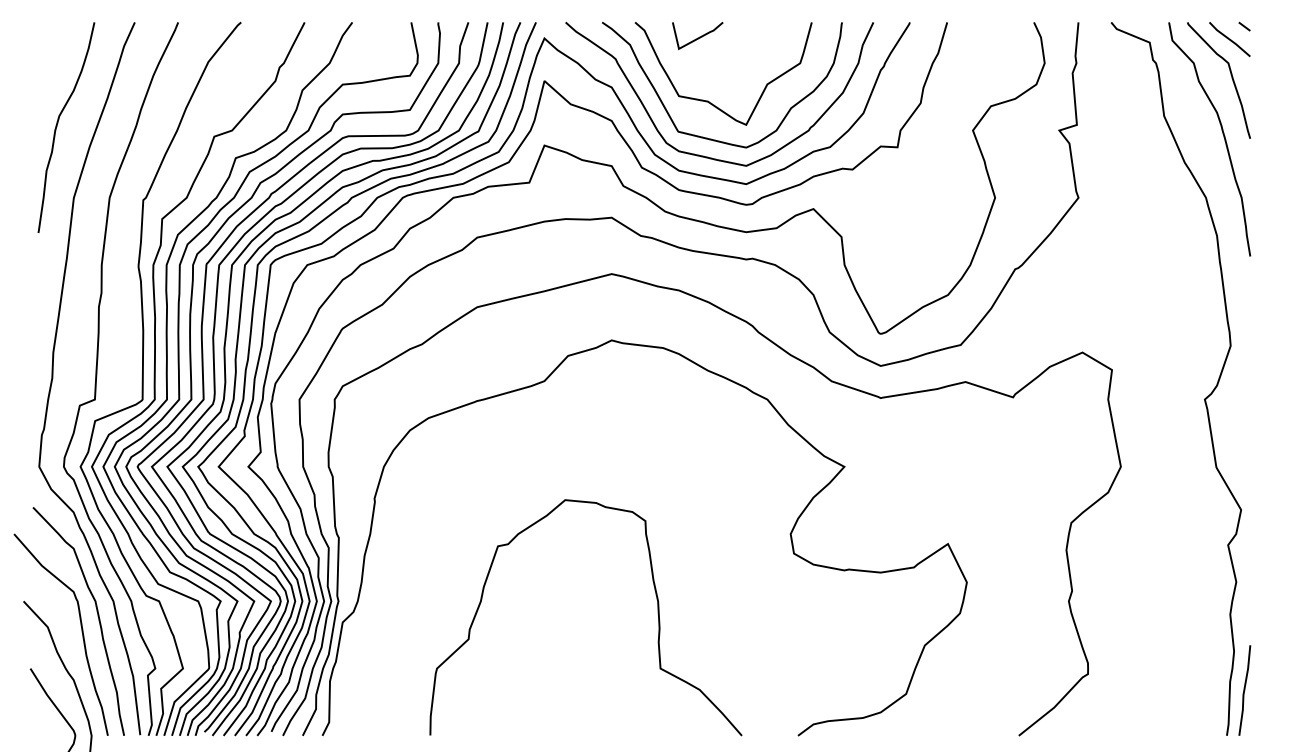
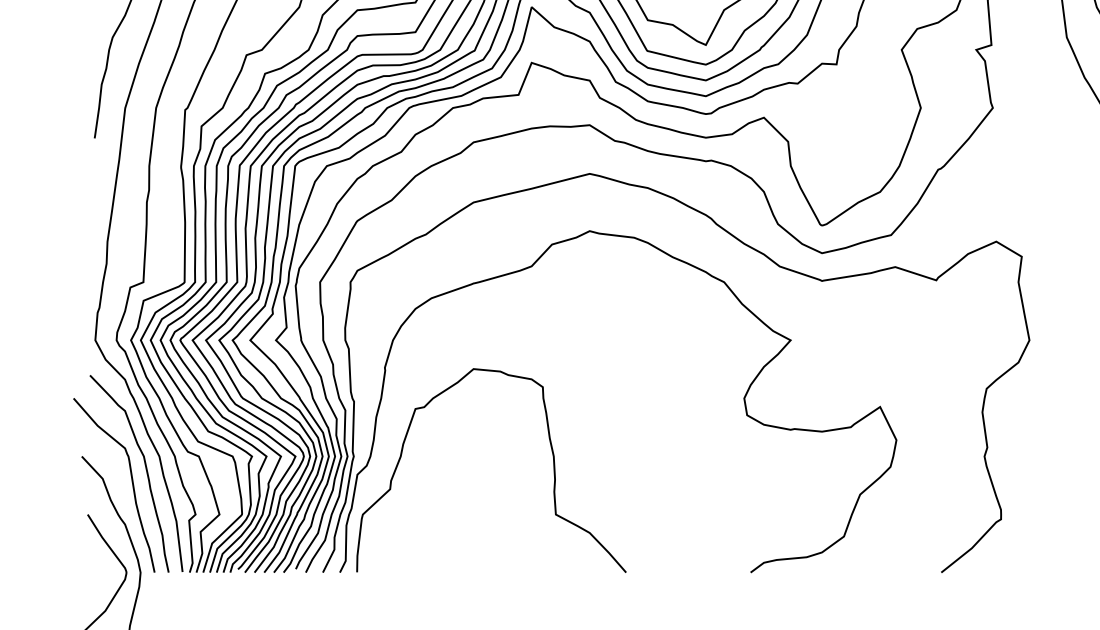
curve: (657, 614) -> (553, 467), moved

